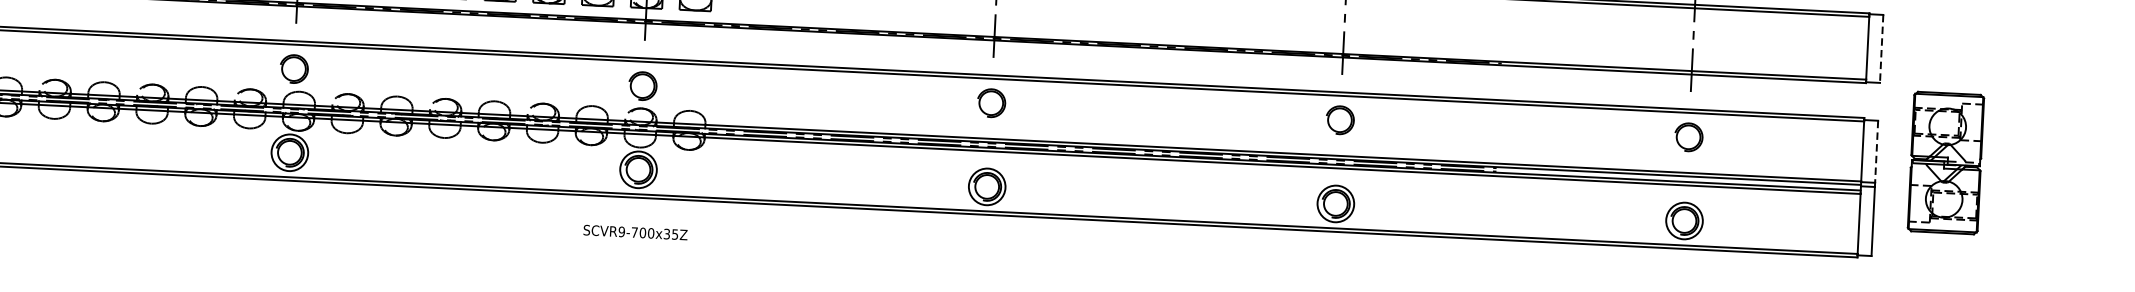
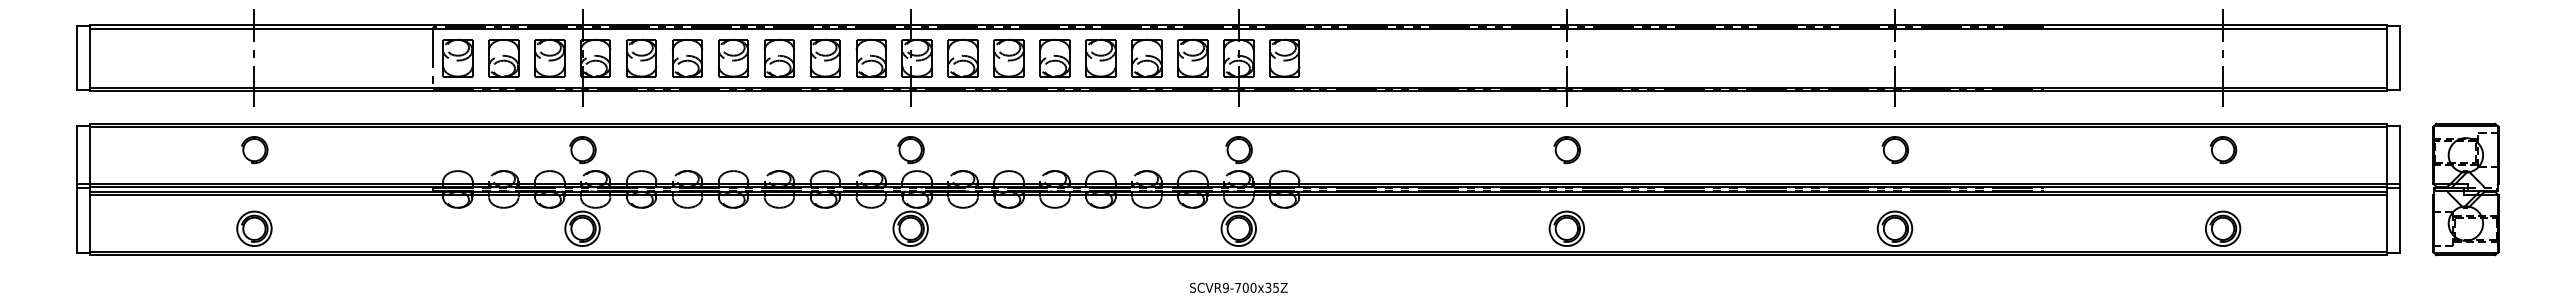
line: (1881, 49) -> (2400, 58), dashed -> solid
line: (1876, 152) -> (2400, 155), dashed -> solid
part: (1945, 163) -> (2465, 189), moved

